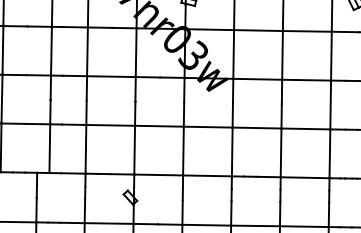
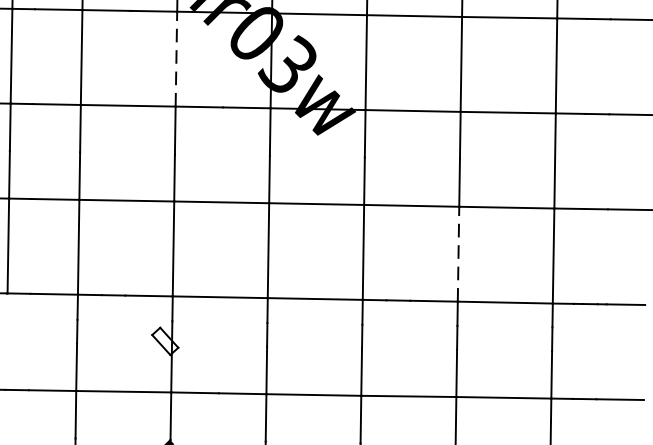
line: (136, 52) -> (177, 58), solid -> dashed
line: (281, 152) -> (459, 253), solid -> dashed

